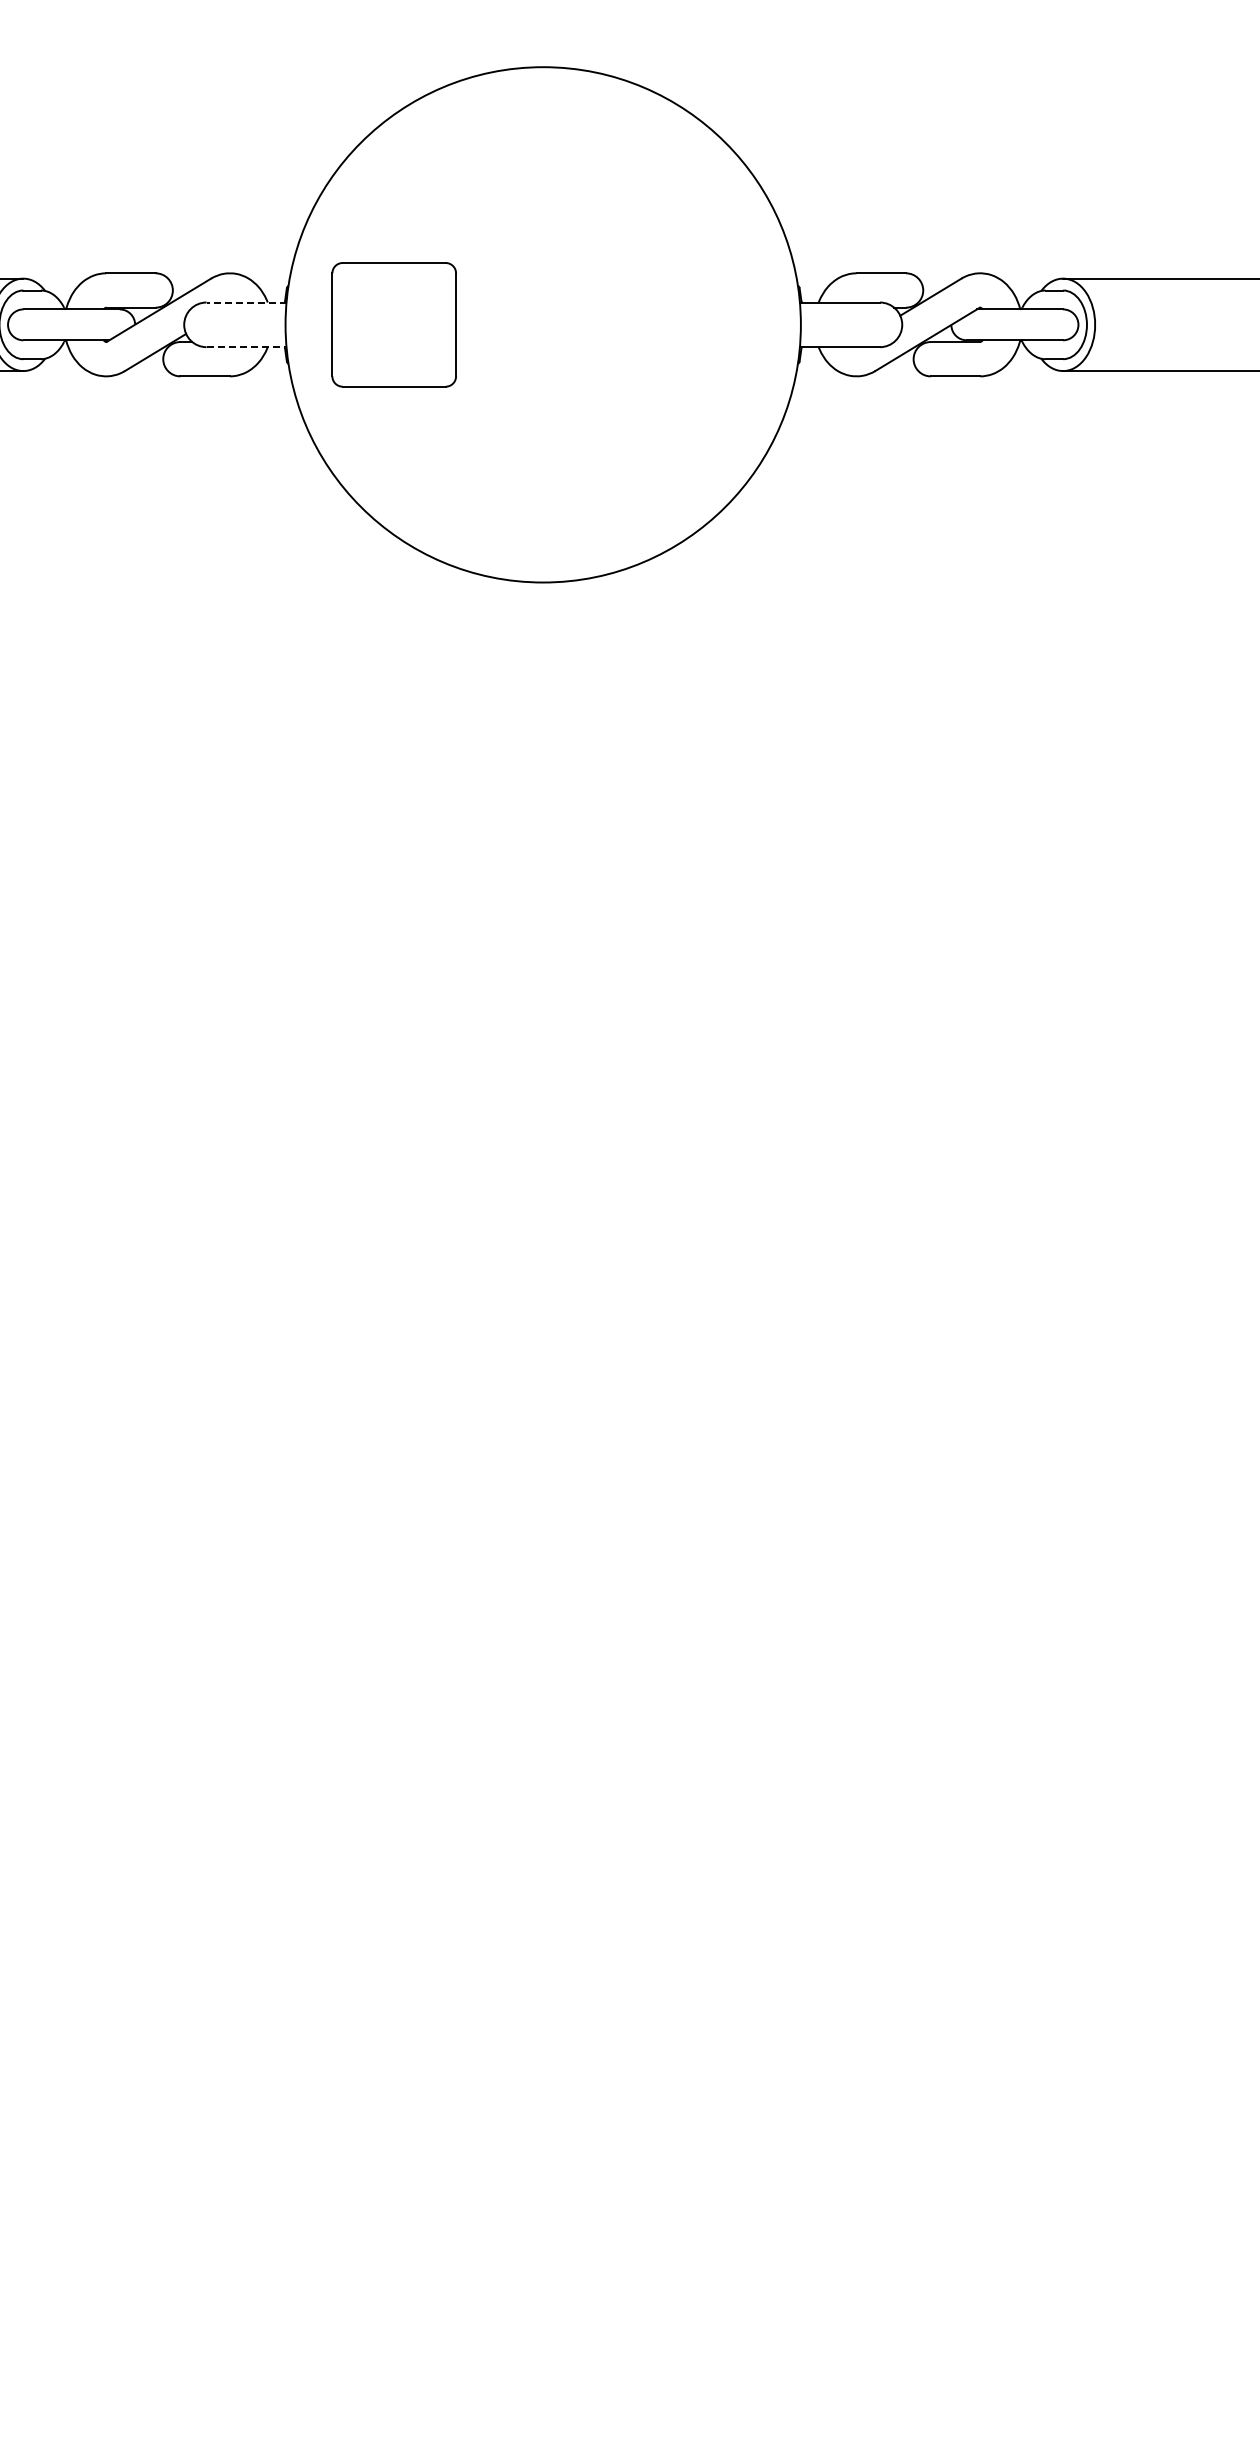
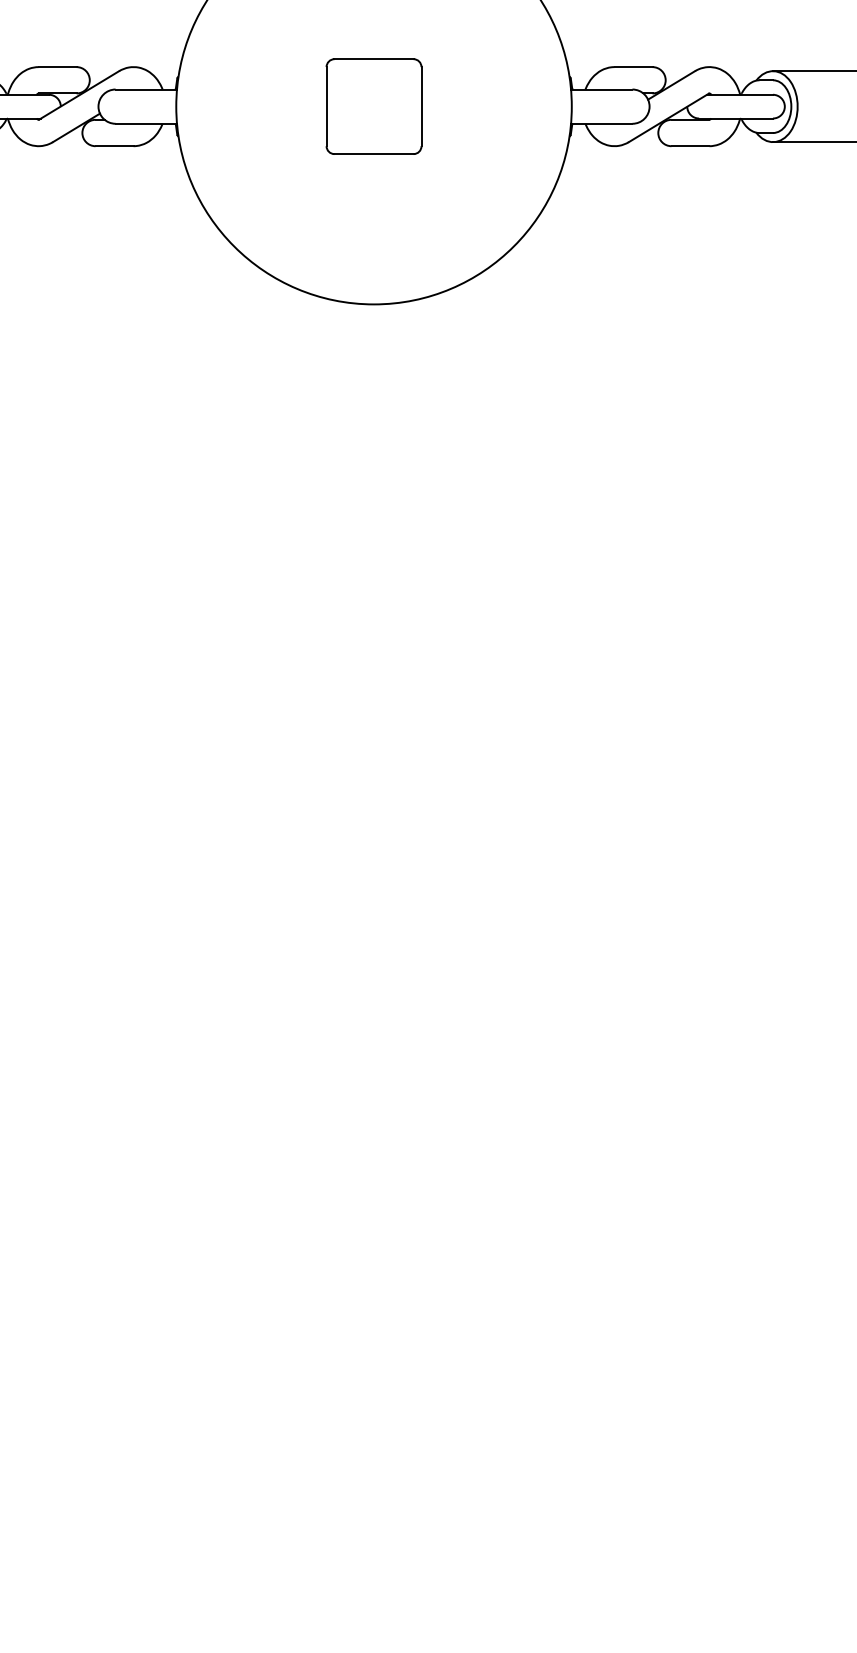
line: (246, 302) -> (146, 89), dashed -> solid
part: (393, 324) -> (373, 106), moved
line: (247, 347) -> (147, 124), dashed -> solid

